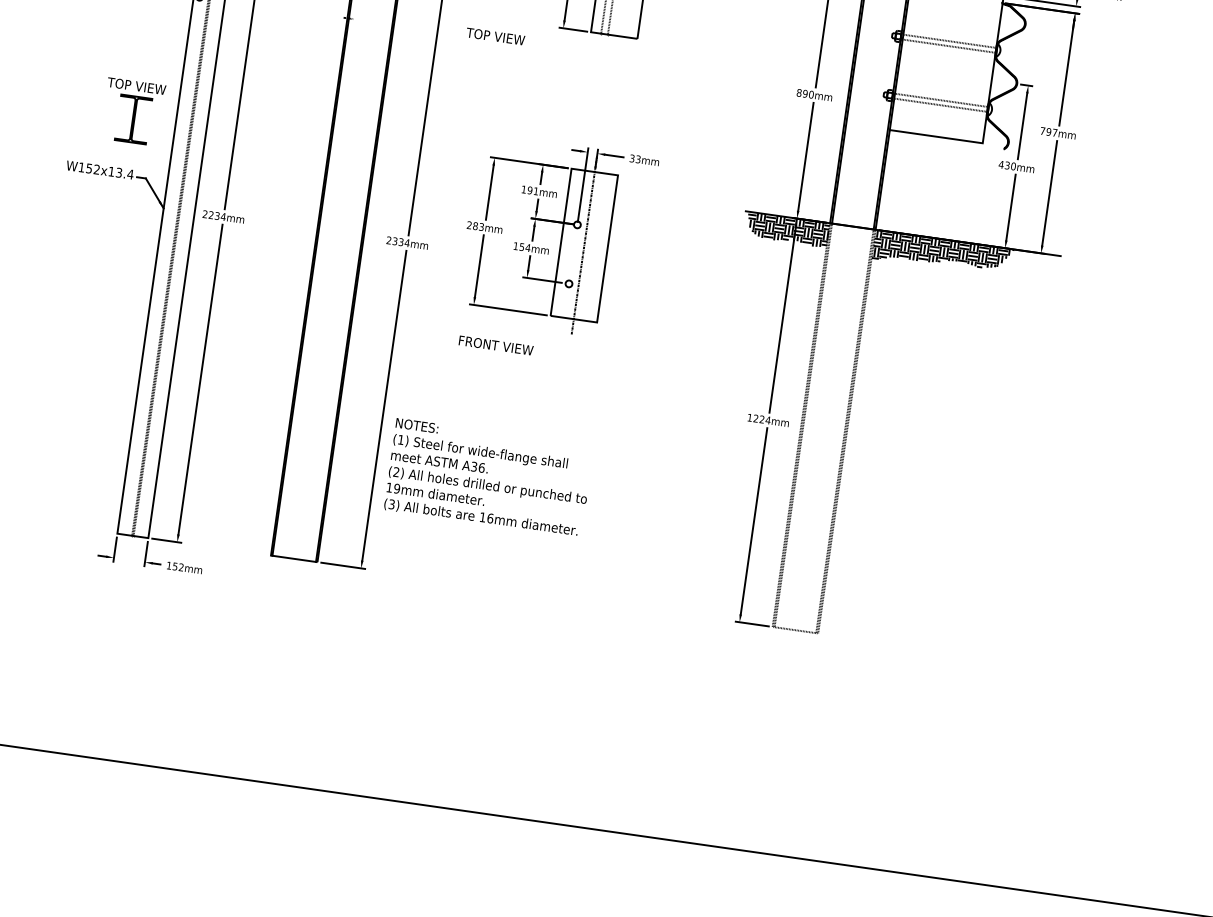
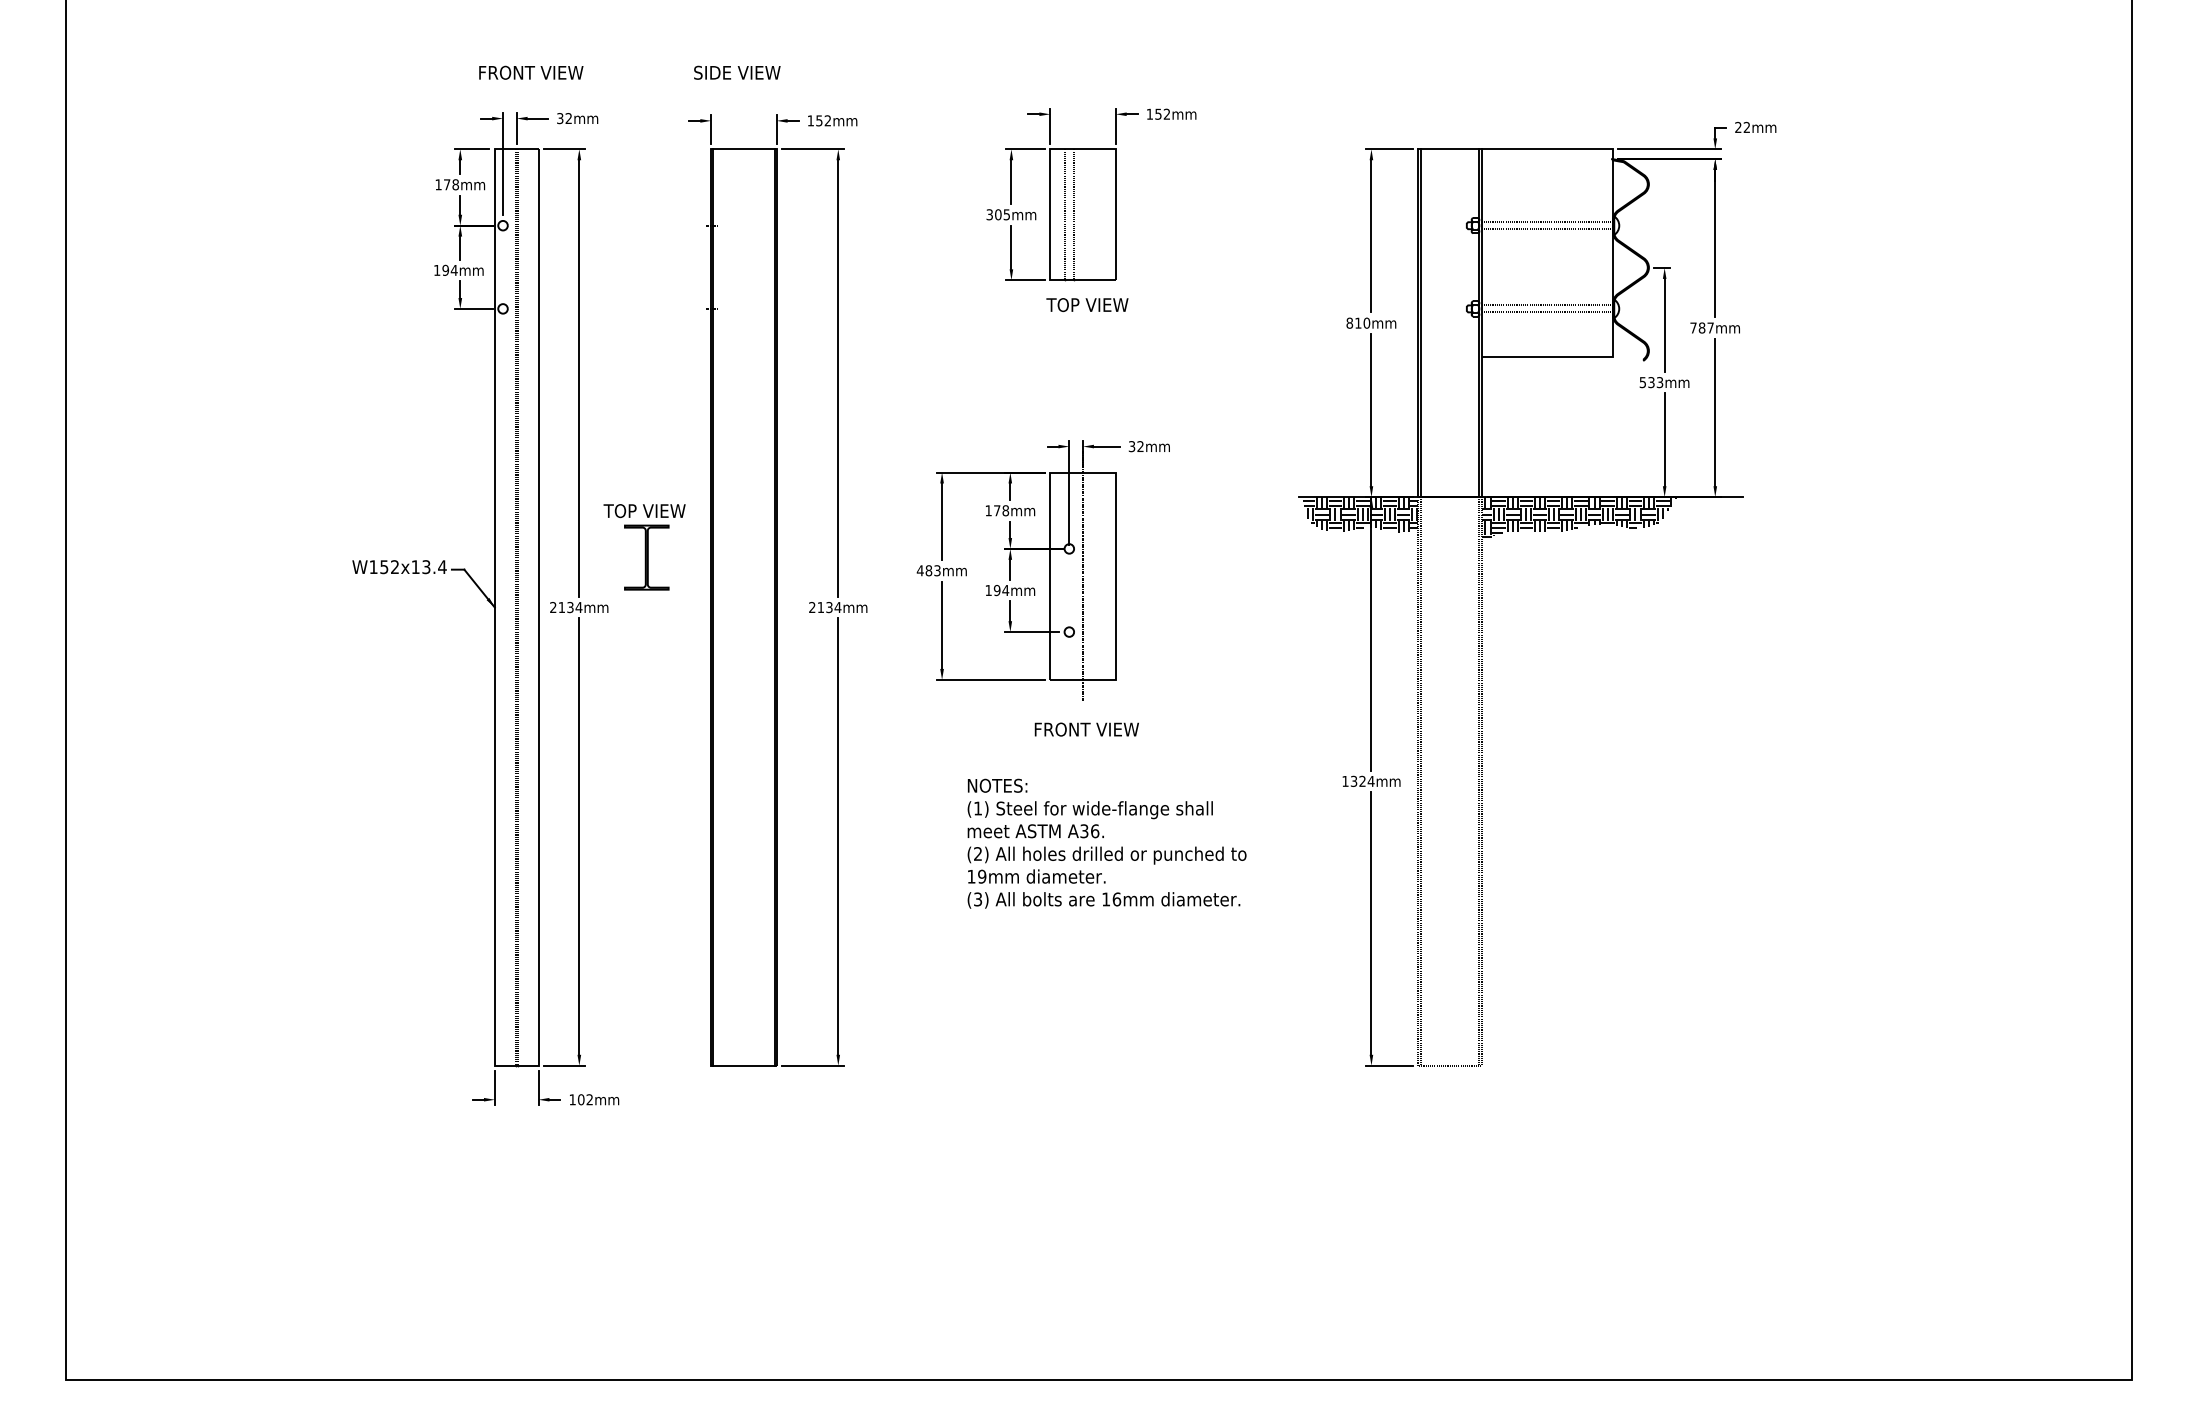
text: (495, 36) -> (1087, 304), moved
text: (805, 93) -> (1358, 322), 890mm -> 810mm
part: (132, 112) -> (644, 547), moved
text: (1048, 131) -> (1701, 327), 797mm -> 787mm
text: (638, 159) -> (1140, 446), 33mm -> 32mm
text: (1007, 165) -> (1651, 382), 430mm -> 533mm
text: (533, 190) -> (1001, 510), 191mm -> 178mm
text: (211, 214) -> (561, 606), 2234mm -> 2134mm
text: (468, 225) -> (919, 570), 283mm -> 483mm
text: (394, 241) -> (820, 607), 2334mm -> 2134mm
text: (521, 247) -> (996, 590), 154mm -> 194mm
text: (495, 345) -> (1086, 729), moved
text: (755, 418) -> (1353, 781), 1224mm -> 1324mm
text: (488, 477) -> (1106, 843), moved
text: (175, 566) -> (581, 1099), 152mm -> 102mm

